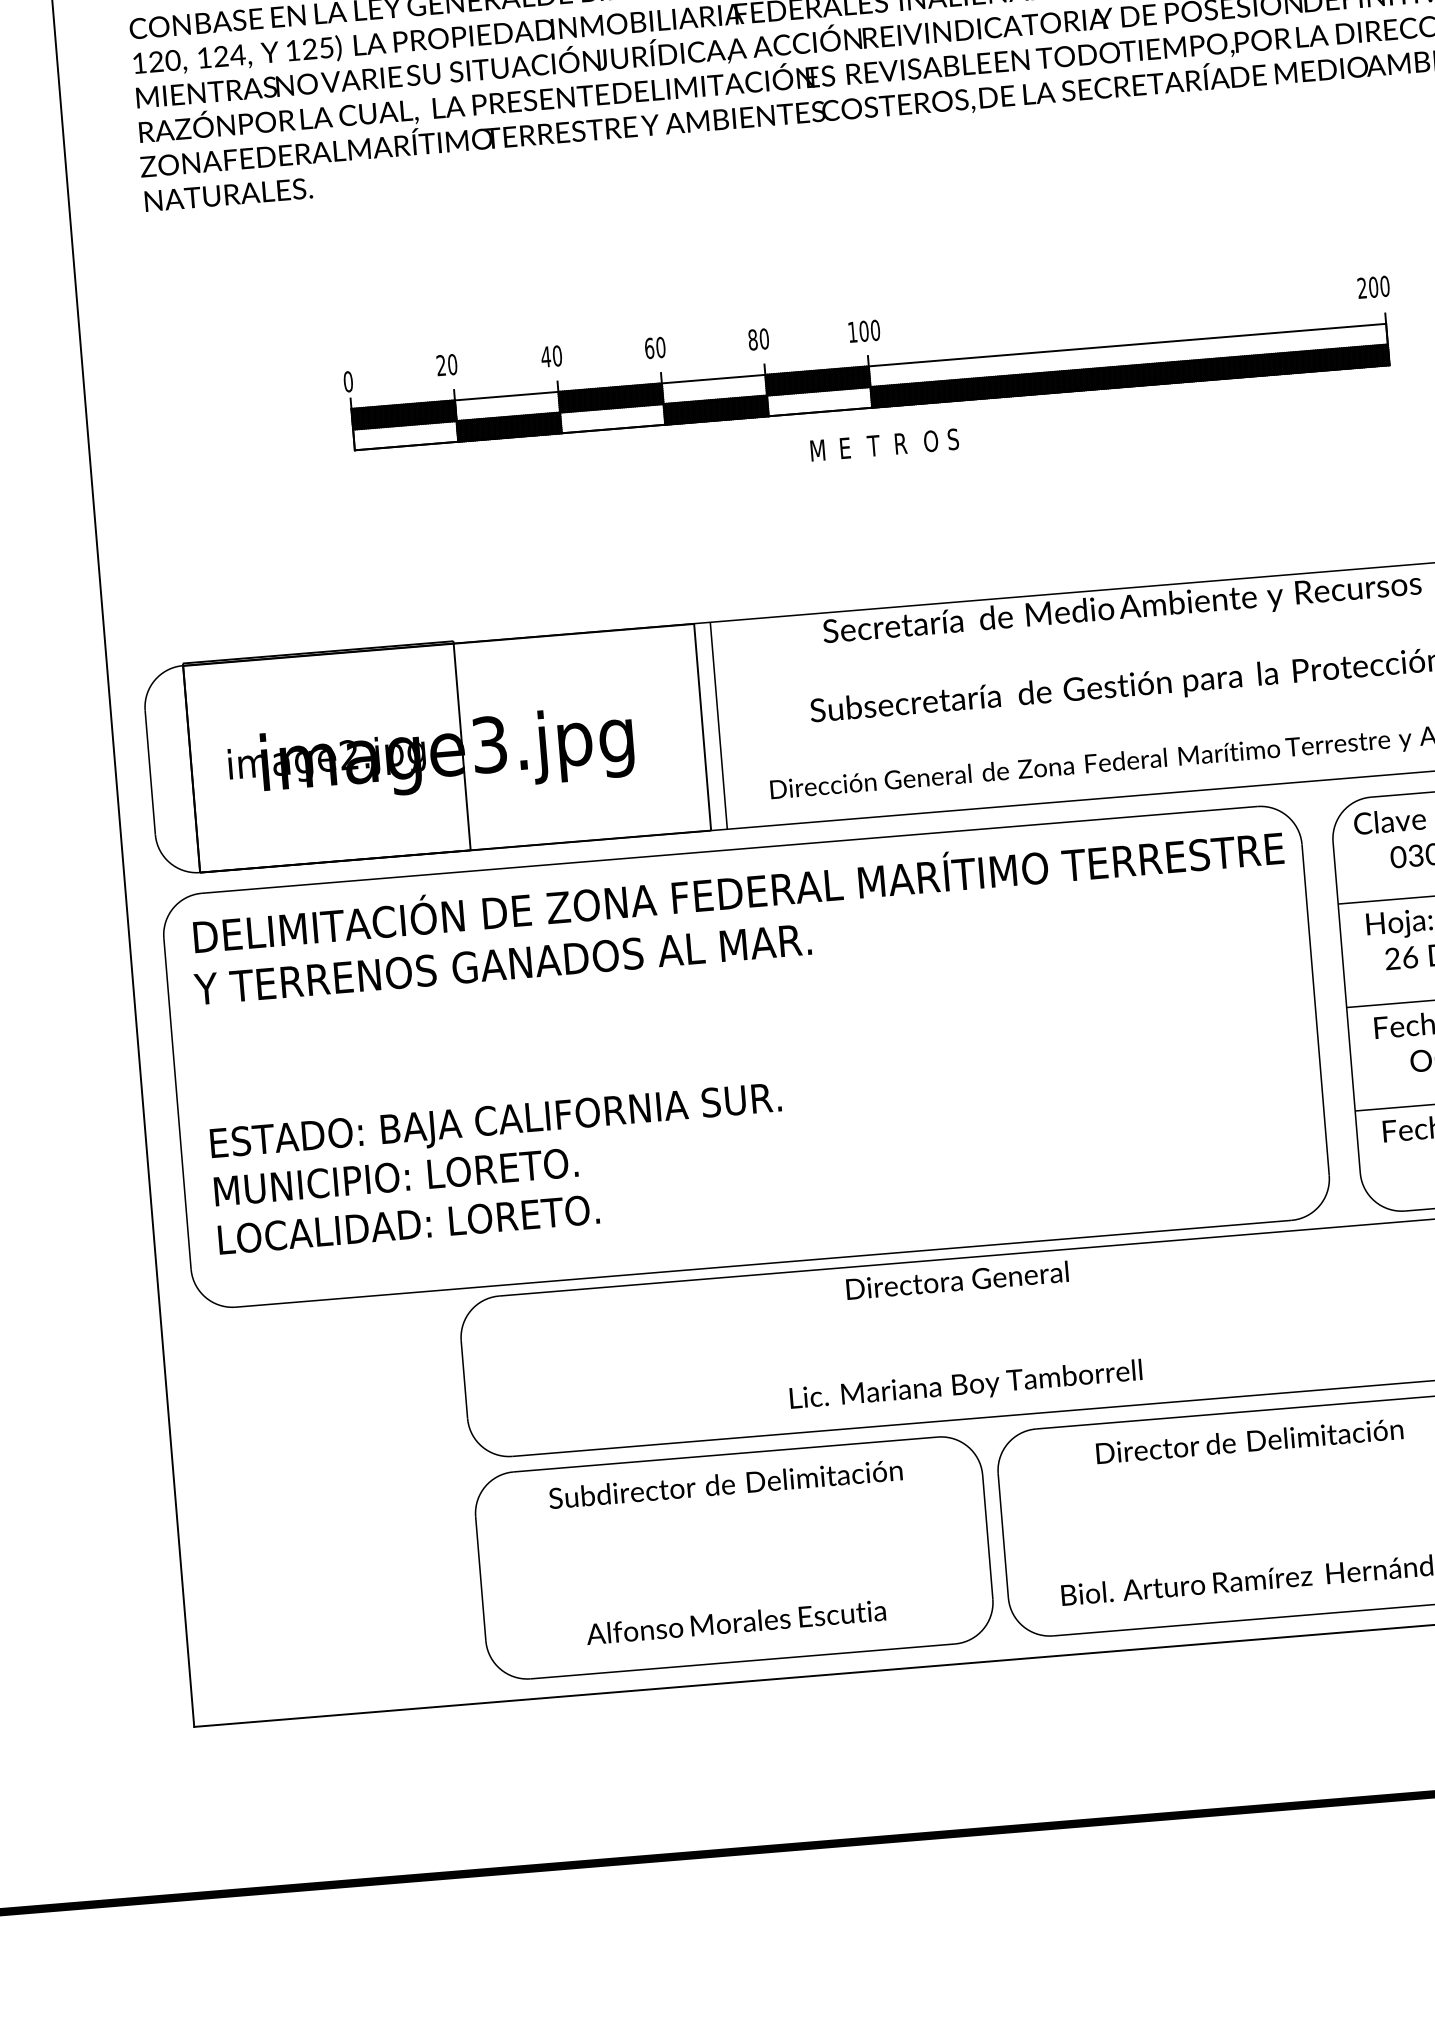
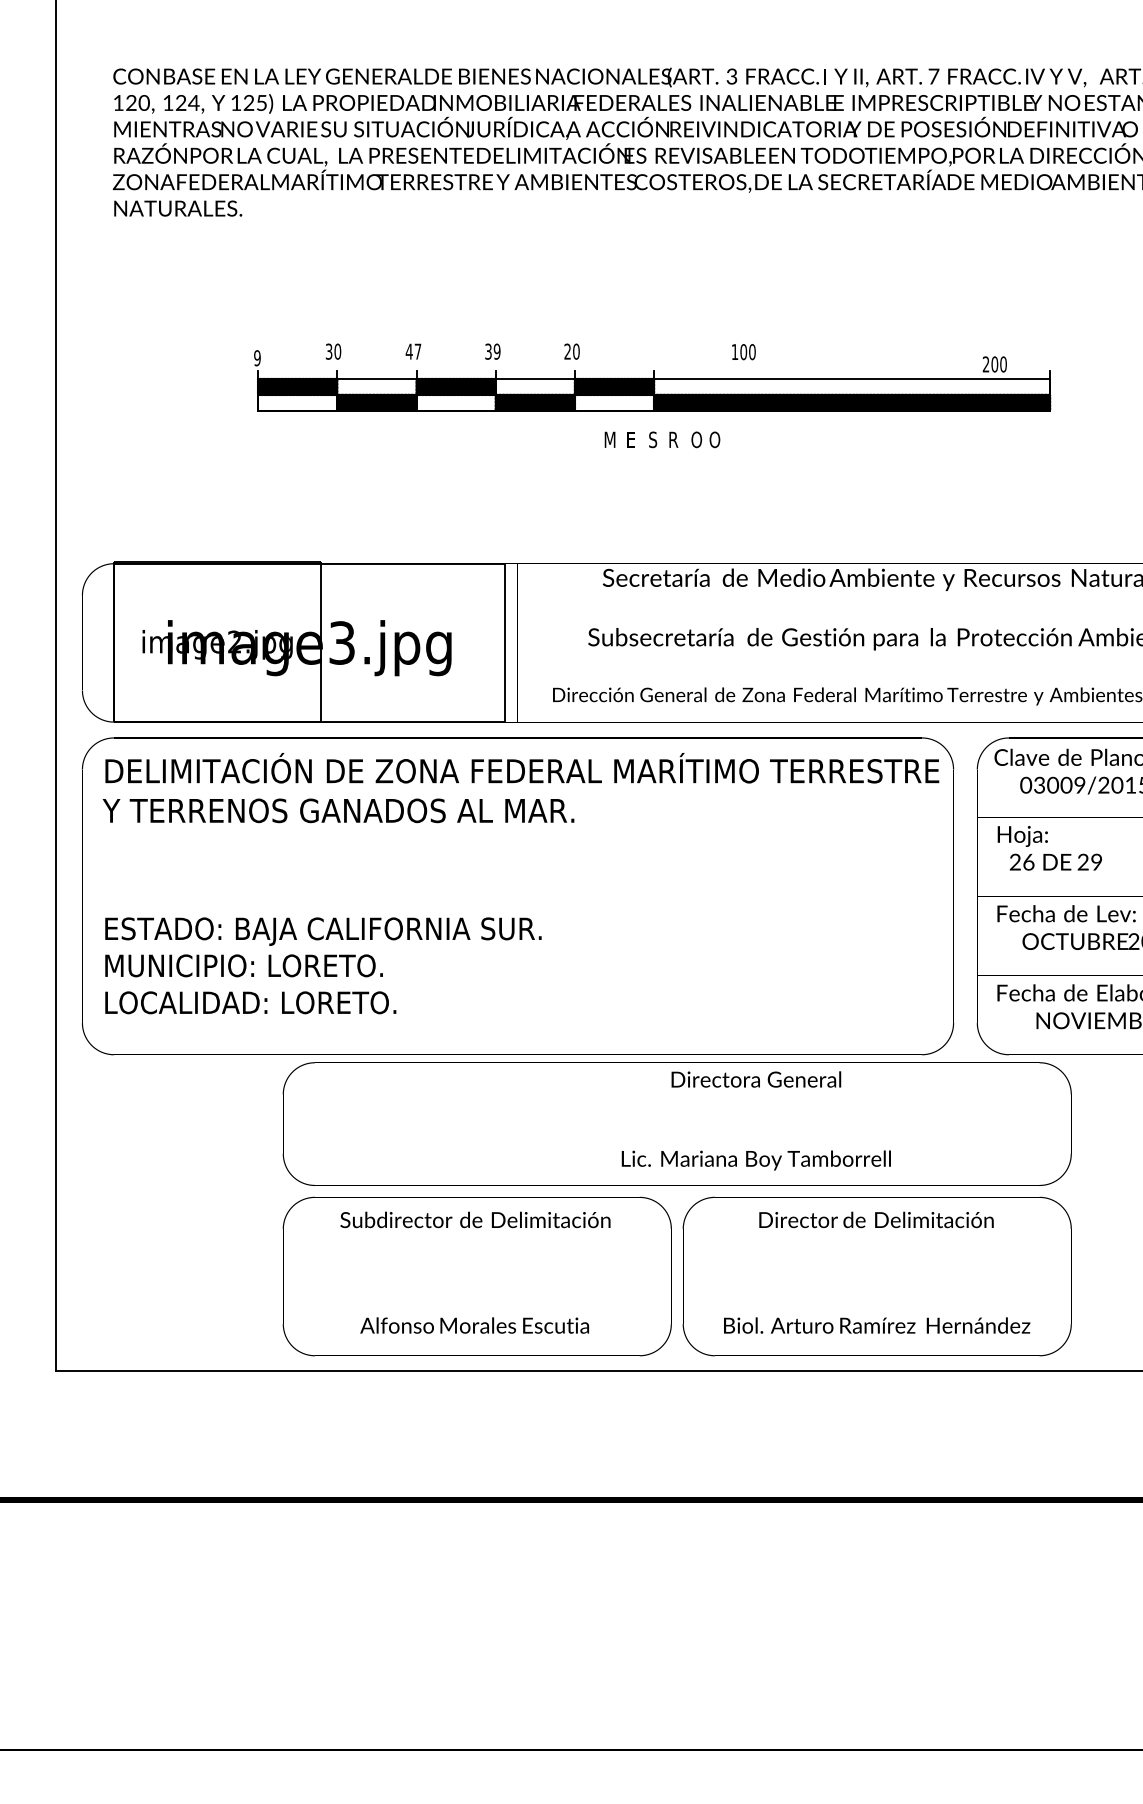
text: (1373, 287) -> (994, 364), moved
text: (863, 331) -> (743, 352), moved
text: (752, 339) -> (567, 351), 80 -> 20
text: (654, 347) -> (492, 351), 60 -> 39
text: (556, 355) -> (417, 351), 40 -> 47
text: (440, 365) -> (328, 351), 20 -> 30
text: (348, 382) -> (257, 358), 0 -> 9
text: (954, 438) -> (714, 439), S -> O
text: (873, 445) -> (652, 439), T -> S
text: (960, 1334) -> (755, 1120), moved

